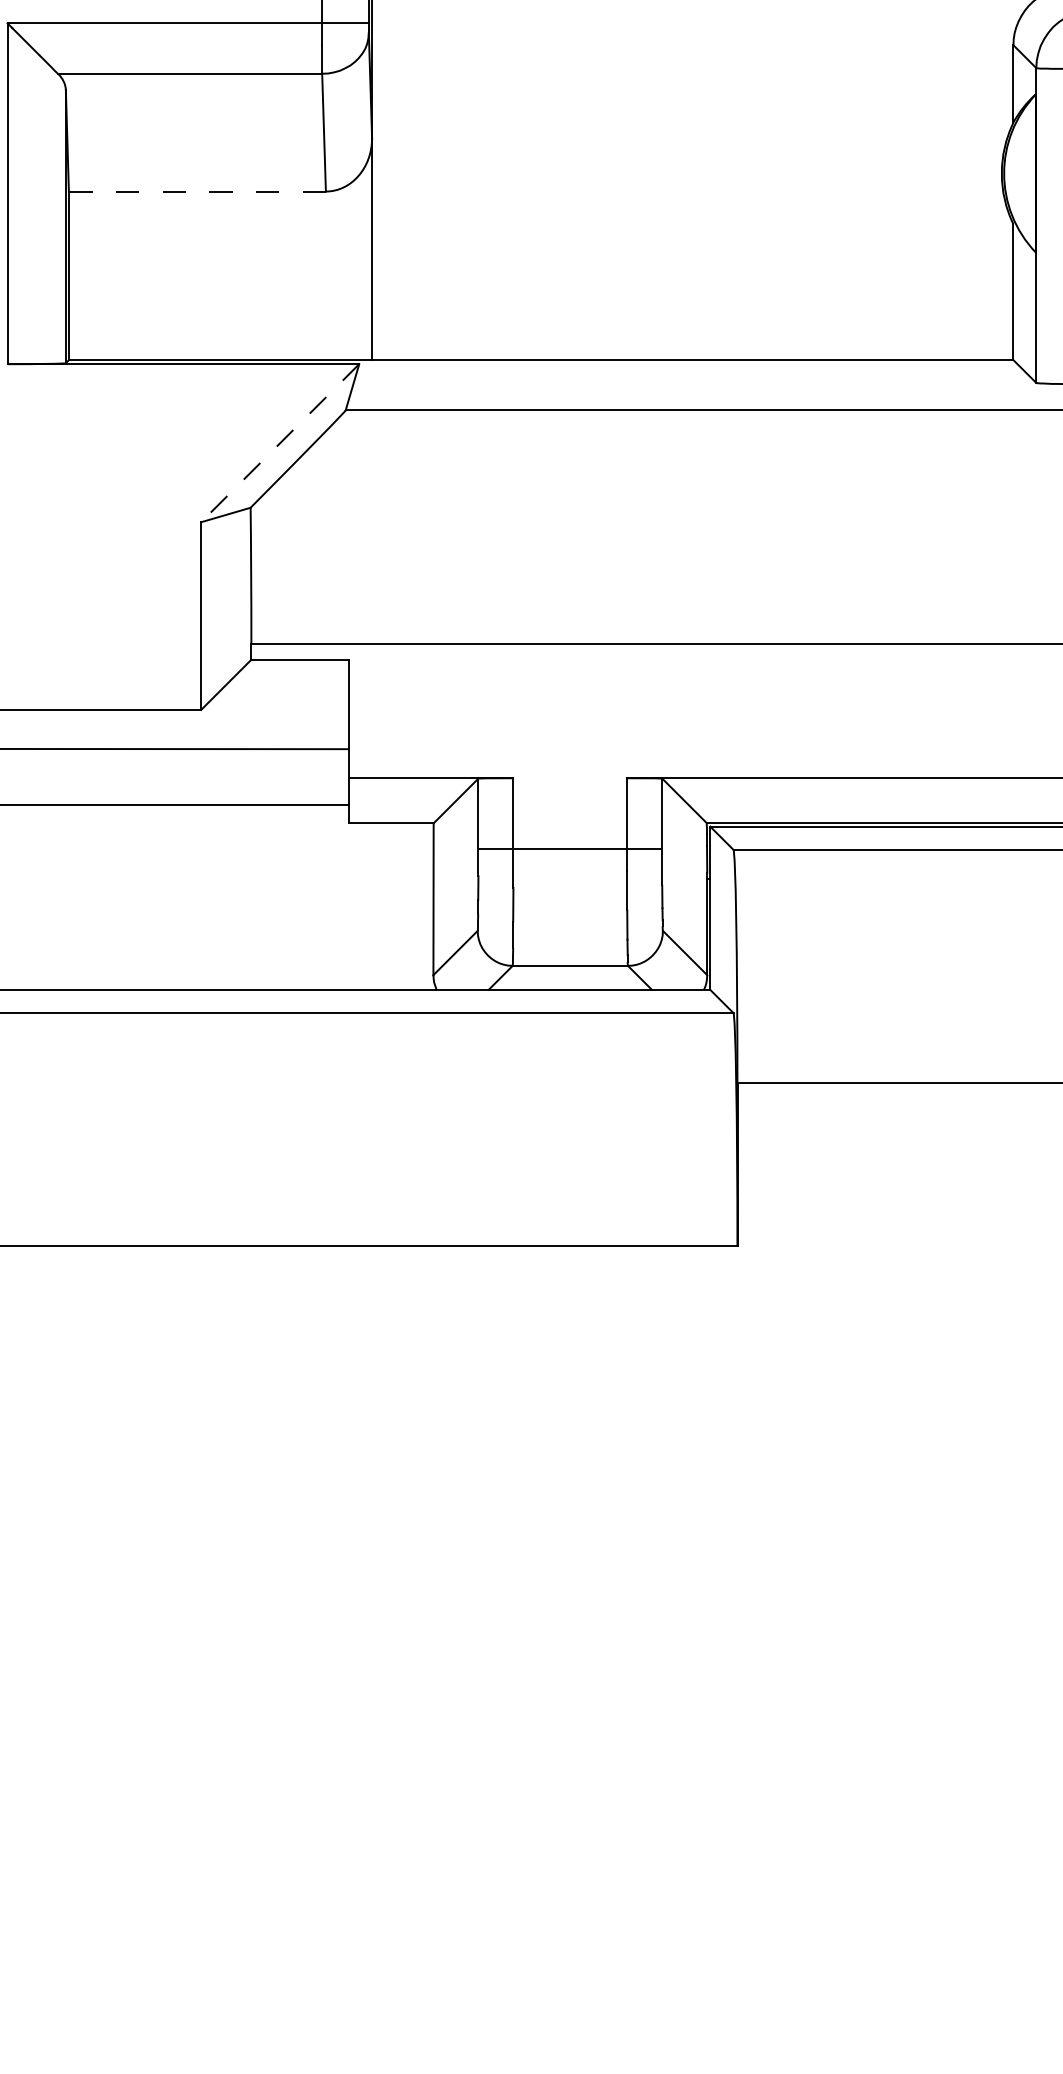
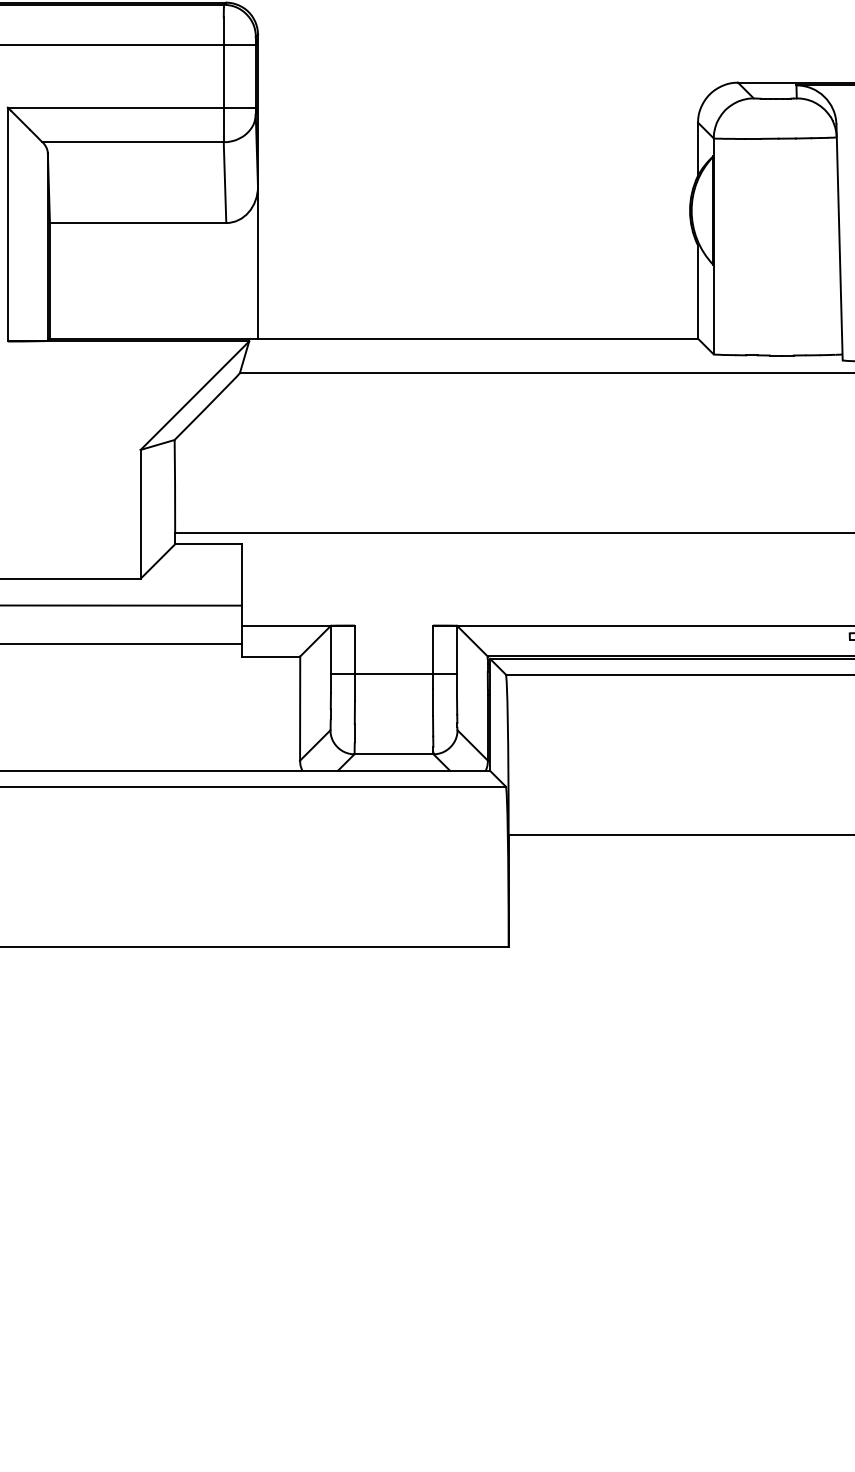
line: (196, 192) -> (137, 223), dashed -> solid
line: (279, 442) -> (194, 395), dashed -> solid

